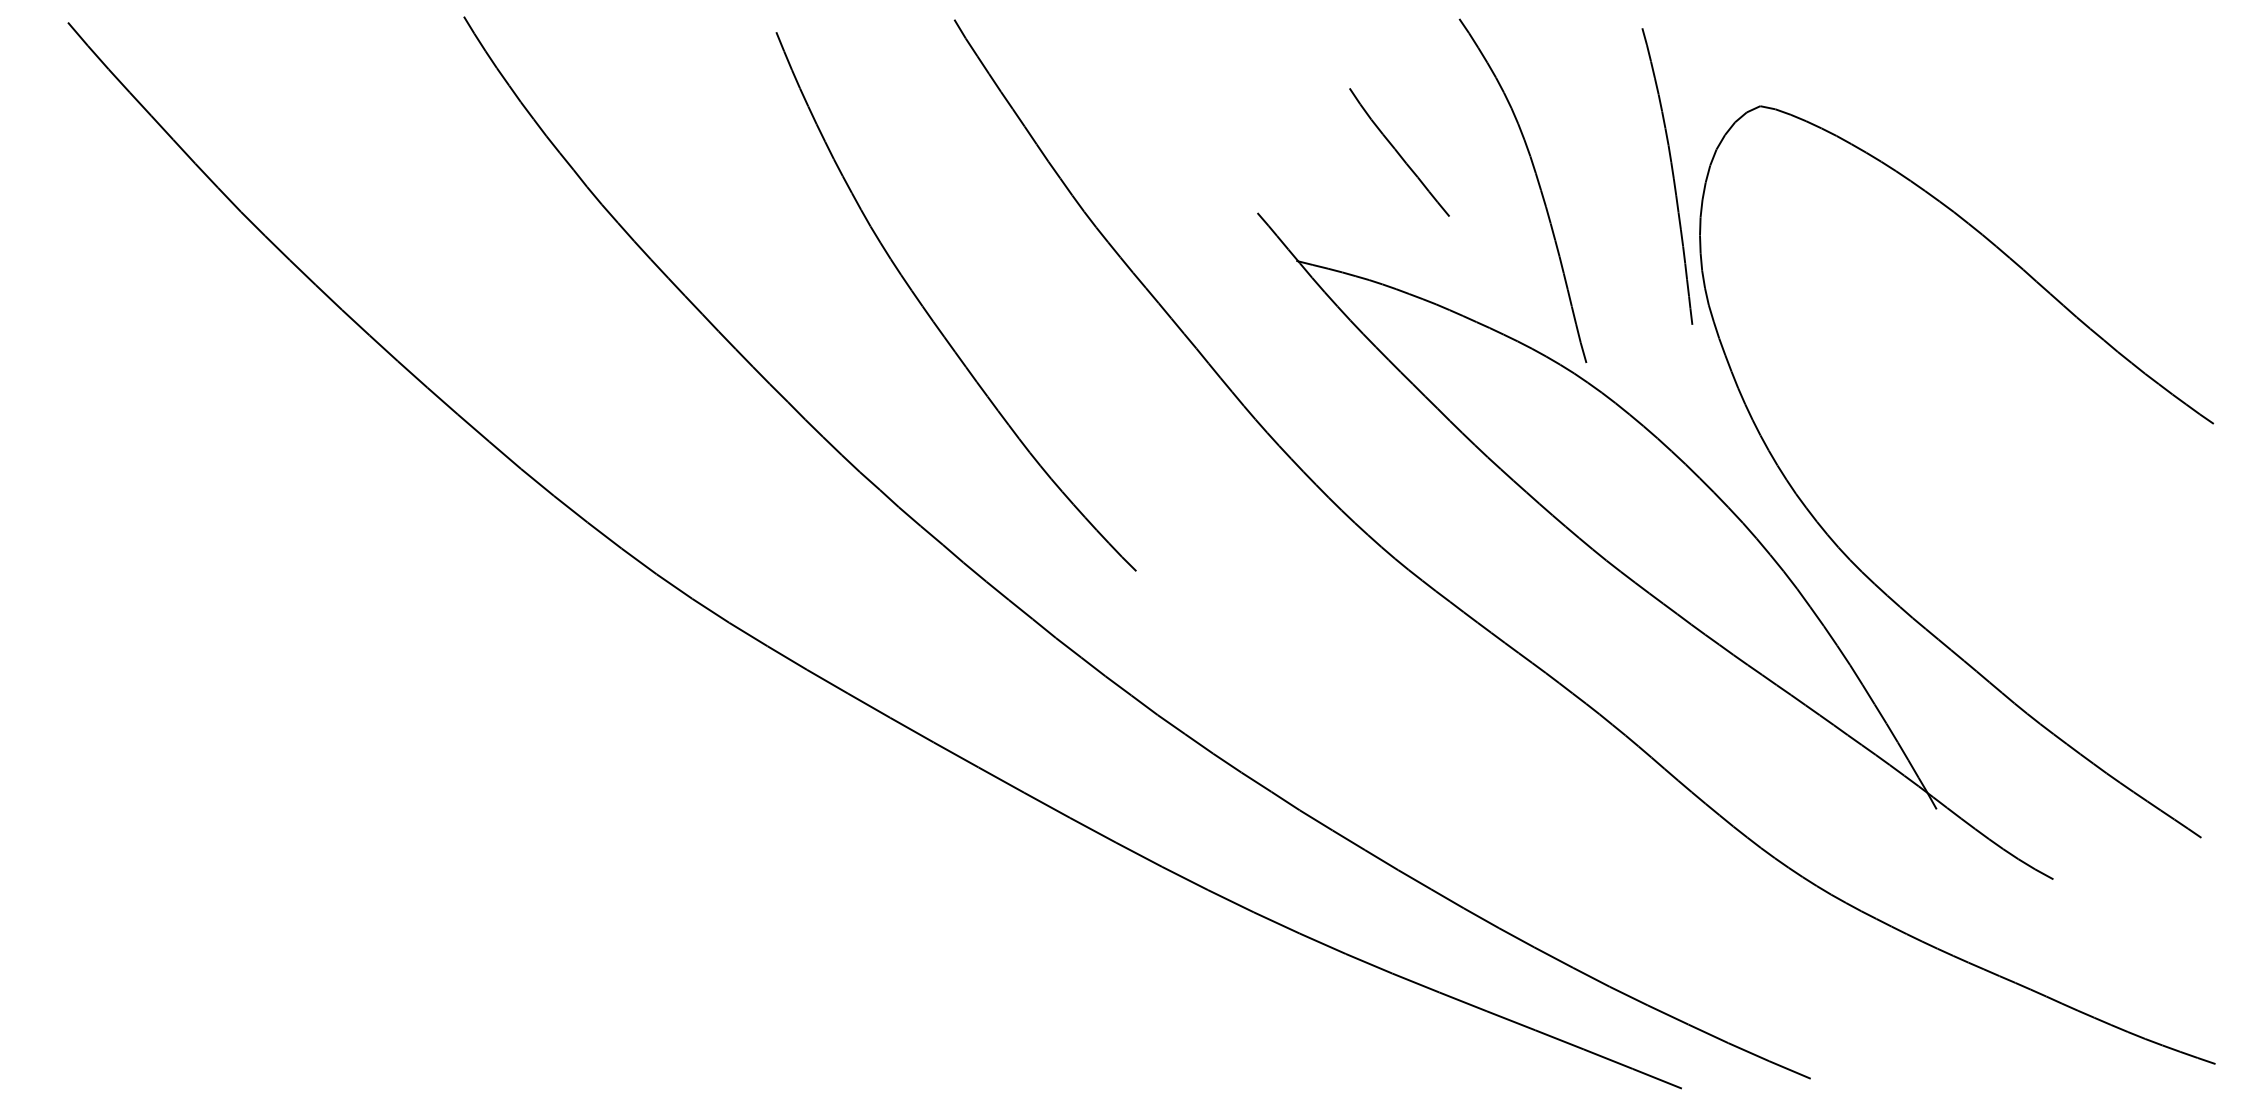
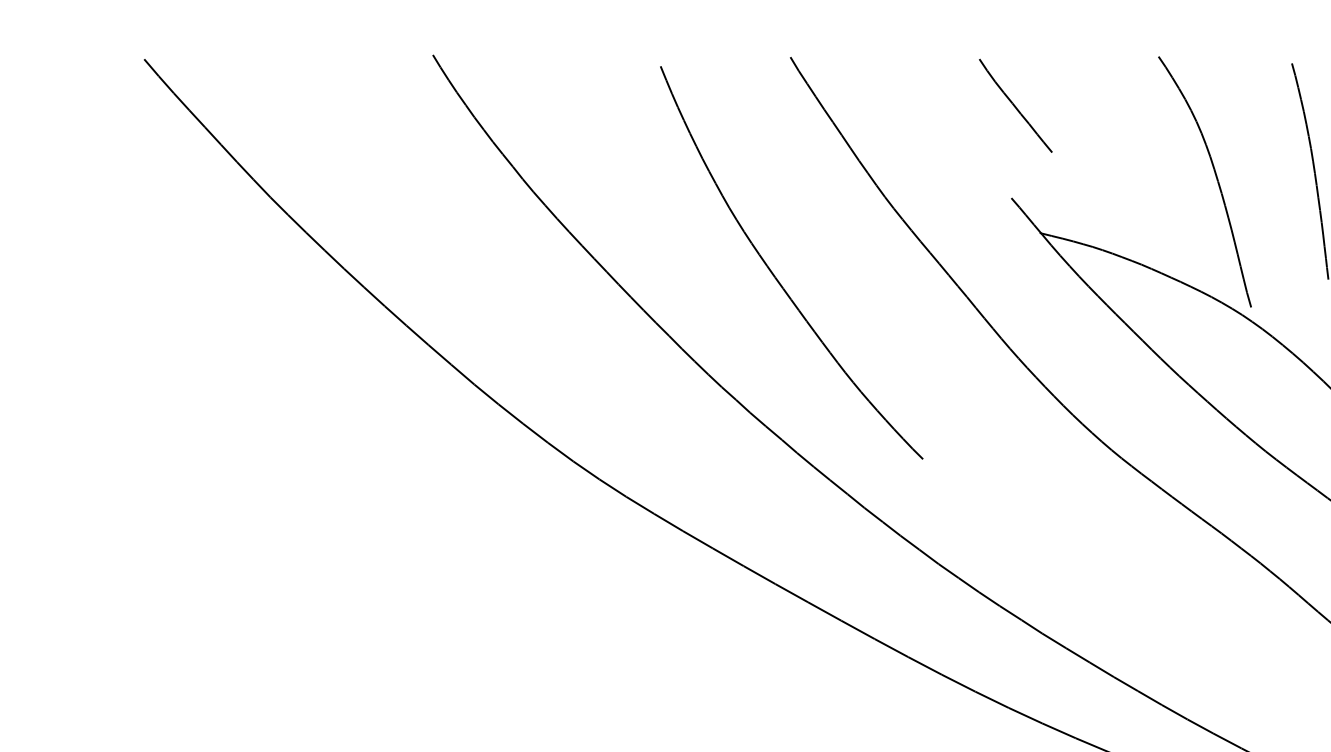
part: (1399, 152) -> (1015, 105), moved

